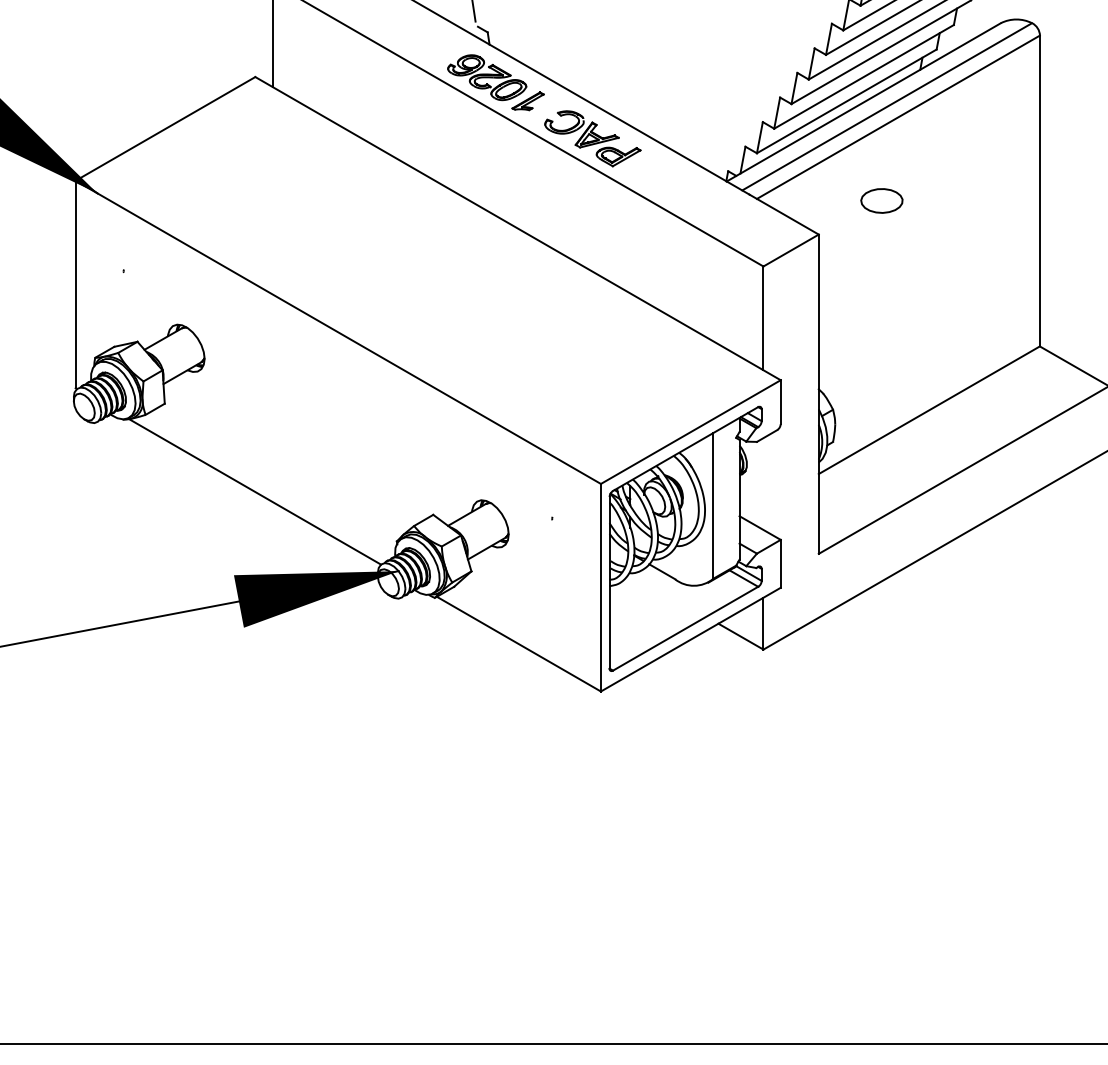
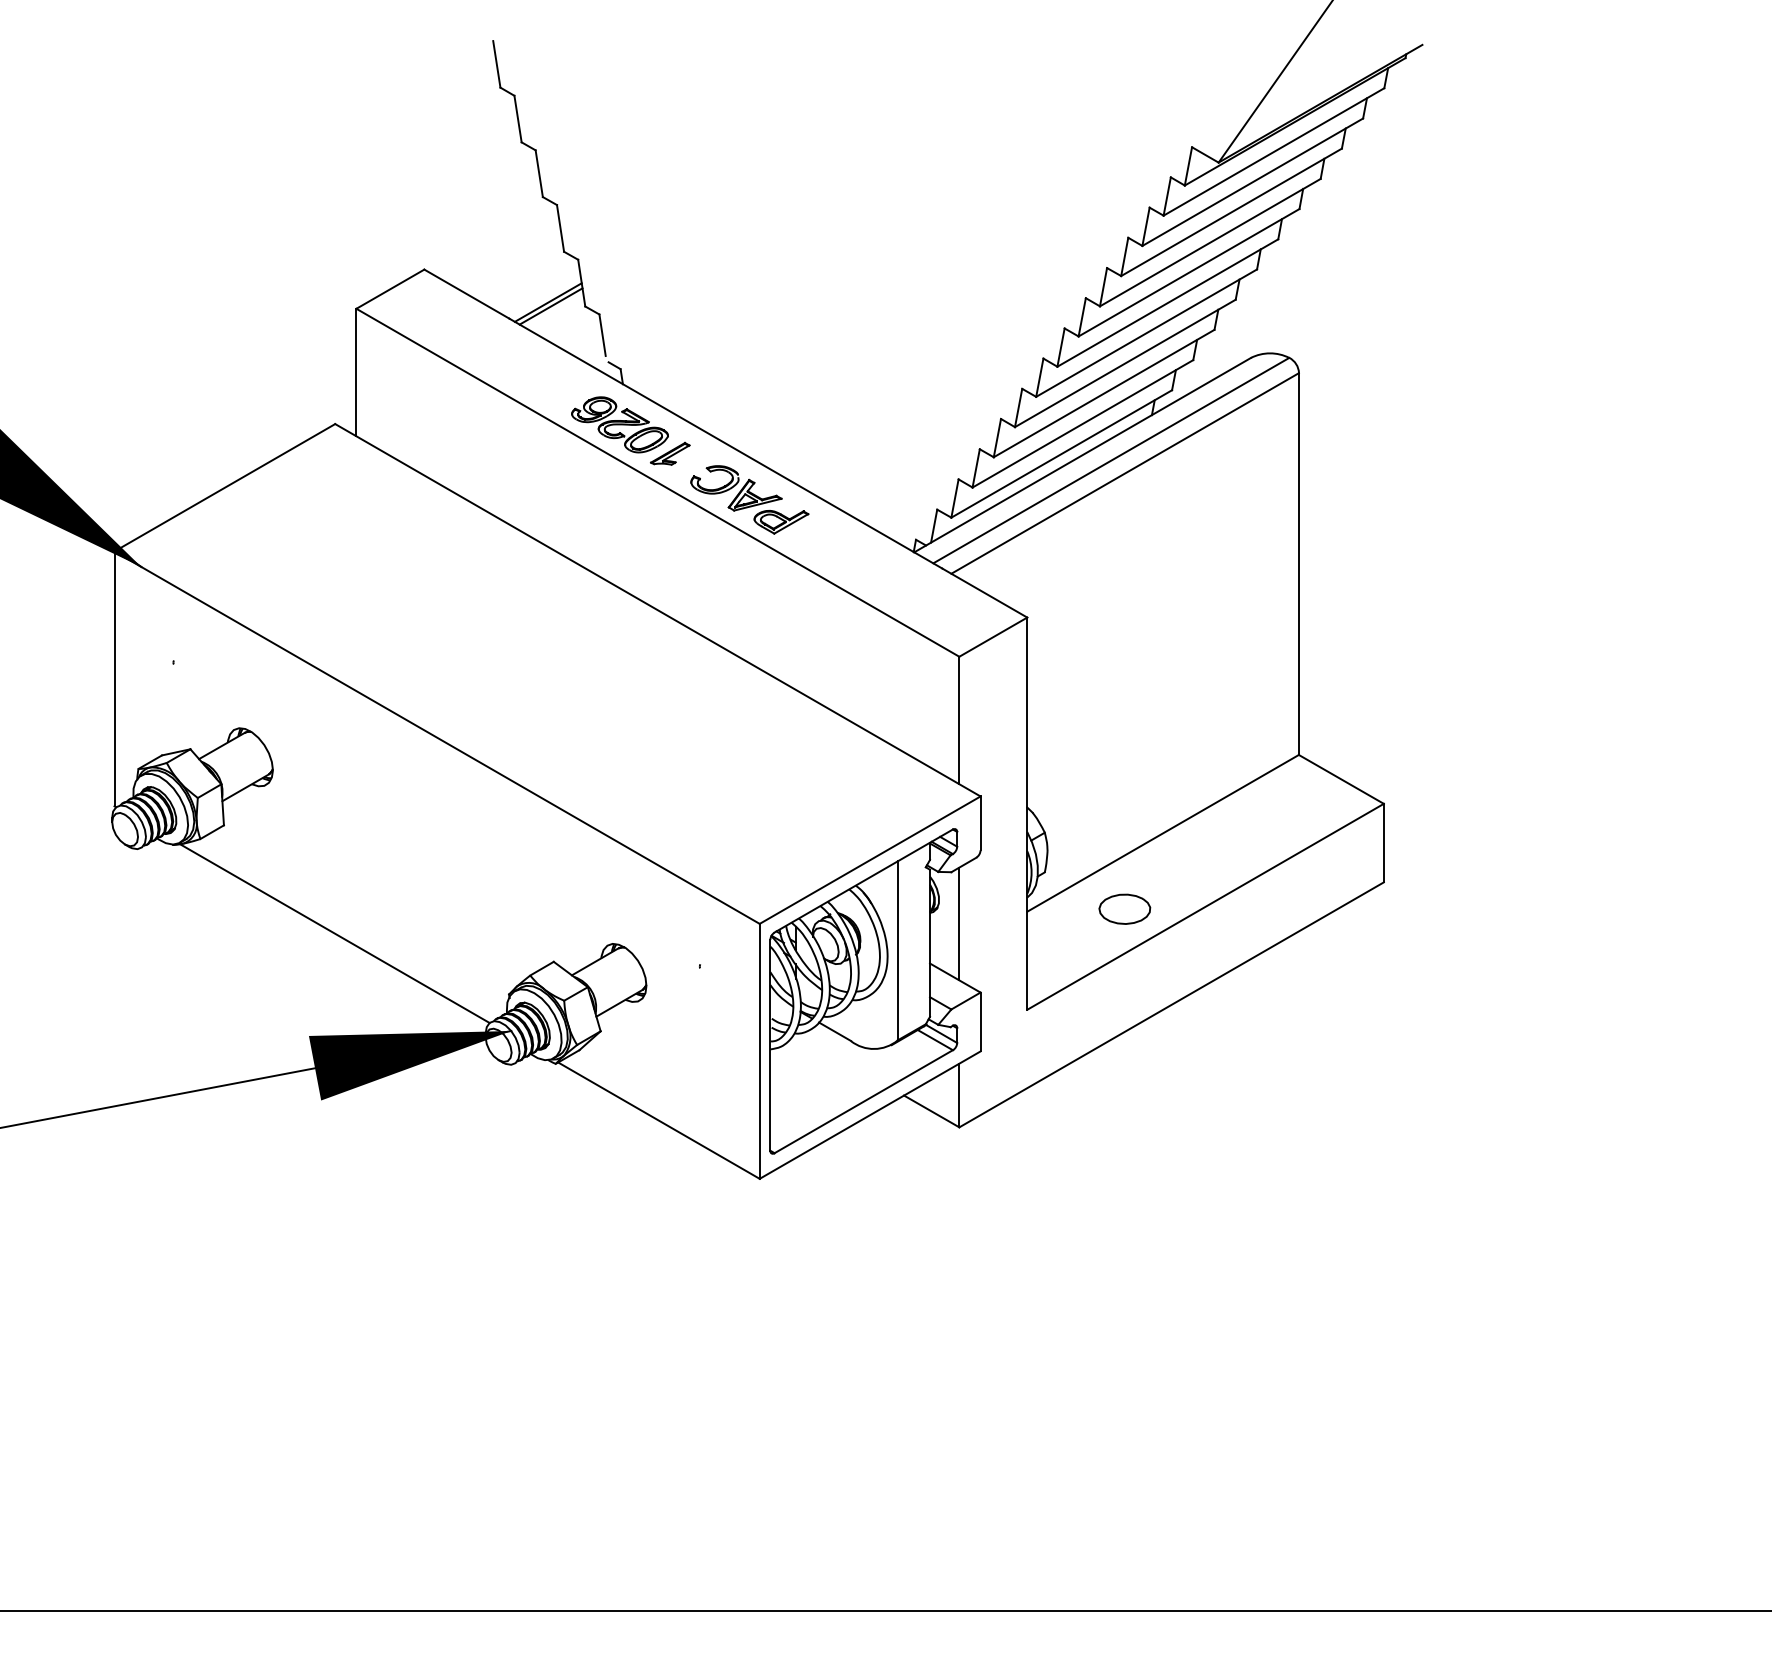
part: (881, 200) -> (1124, 908), moved
line: (763, 483) -> (959, 923), added

